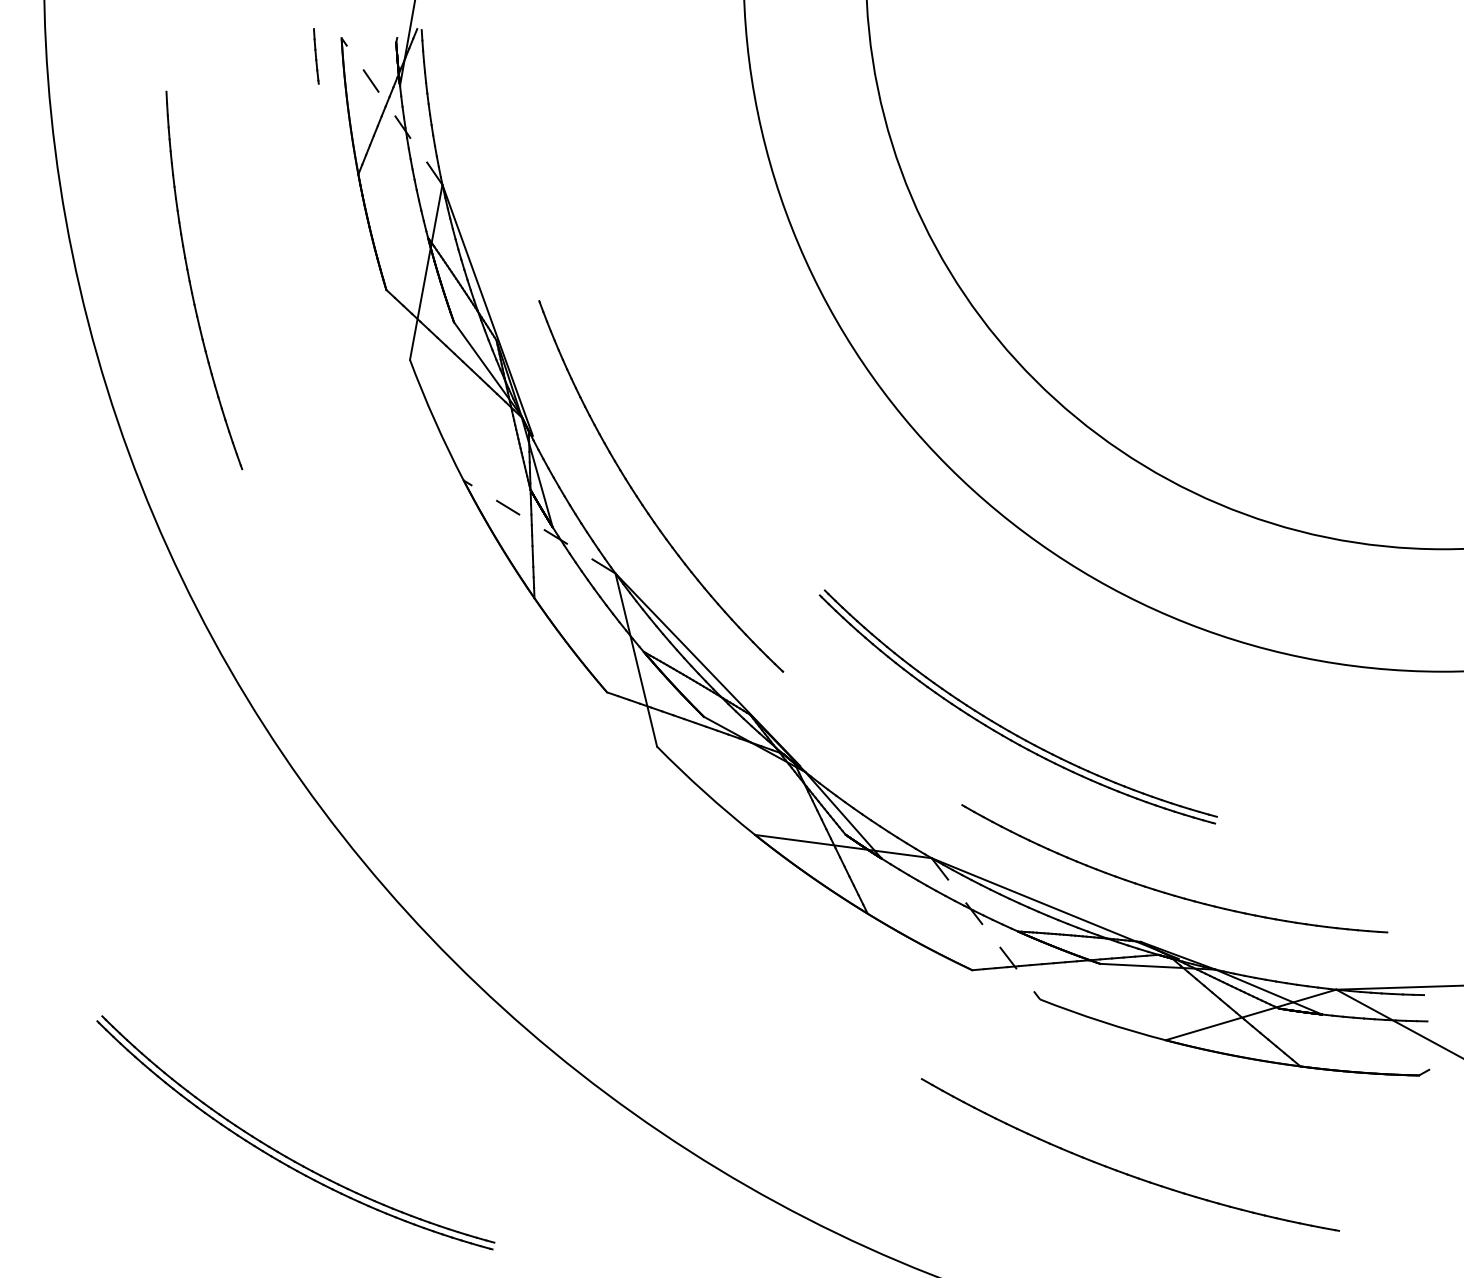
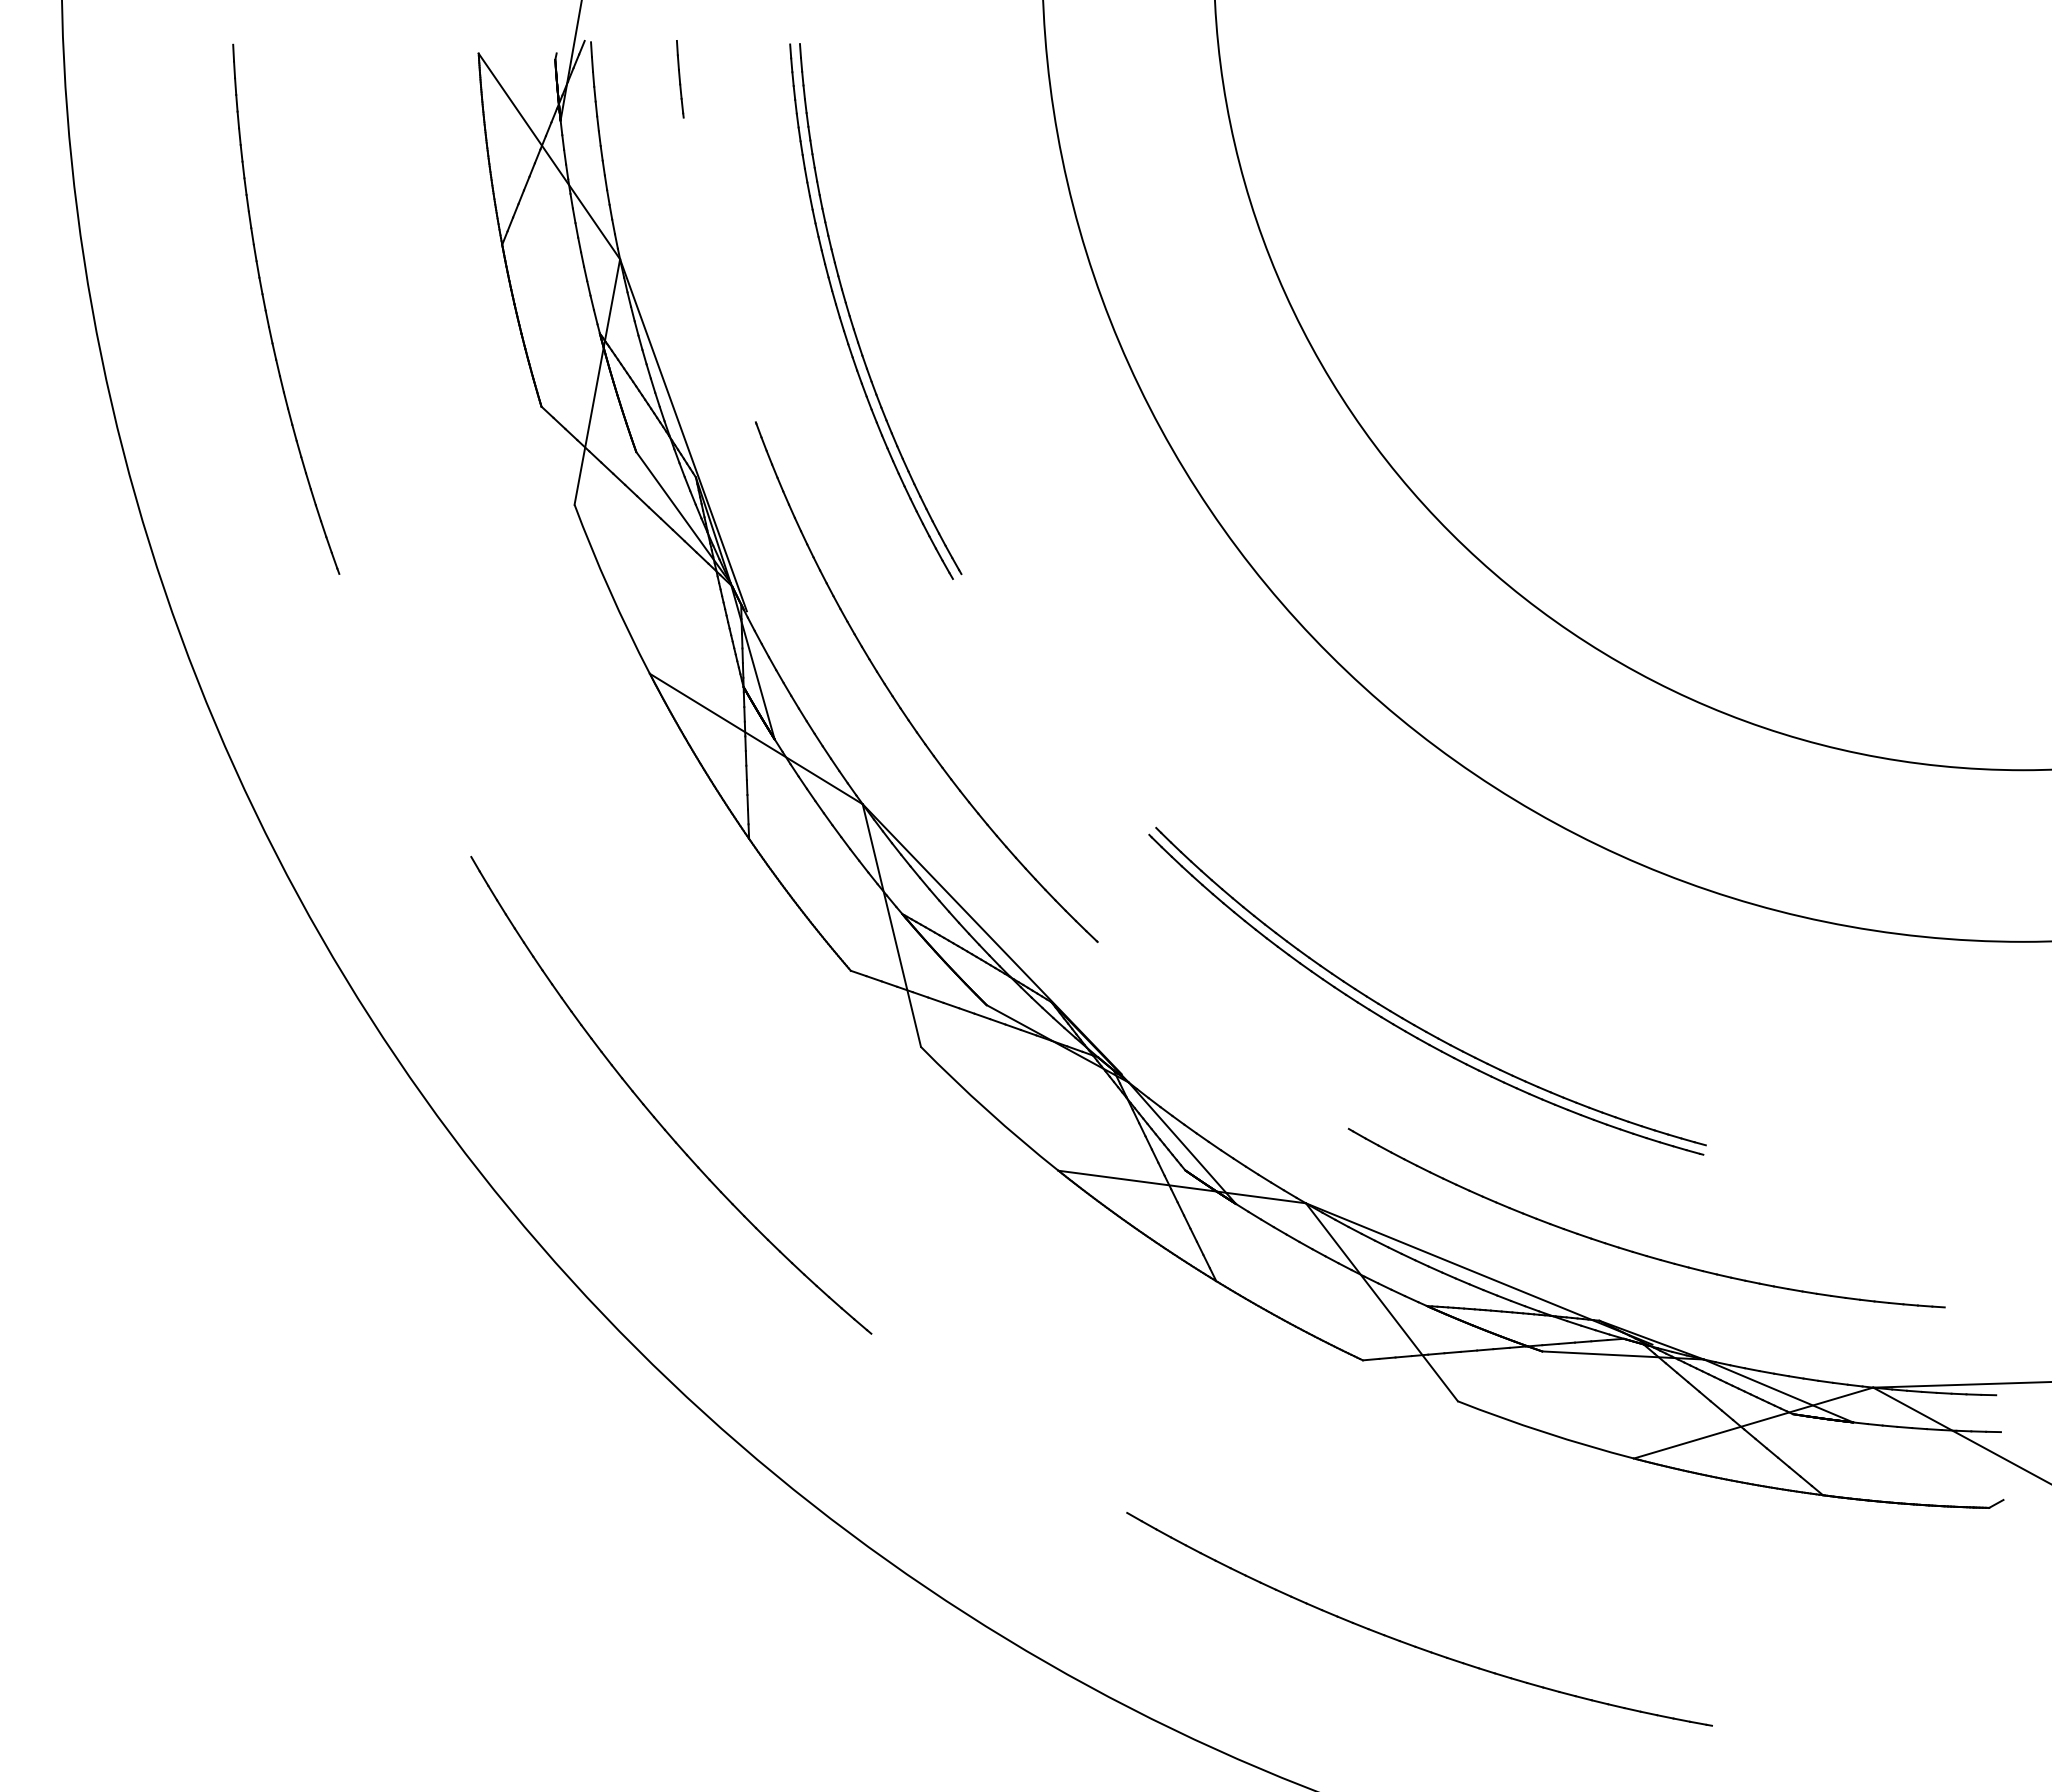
line: (316, 56) -> (680, 79), moved
line: (392, 111) -> (549, 156), dashed -> solid
part: (607, 226) -> (851, 317), added
part: (190, 283) -> (267, 313), moved
line: (539, 526) -> (756, 738), dashed -> solid
part: (465, 794) -> (652, 1113), added
line: (985, 928) -> (1381, 1302), dashed -> solid
part: (283, 1154) -> (397, 1618), removed
part: (1121, 1171) -> (1407, 1642), moved

